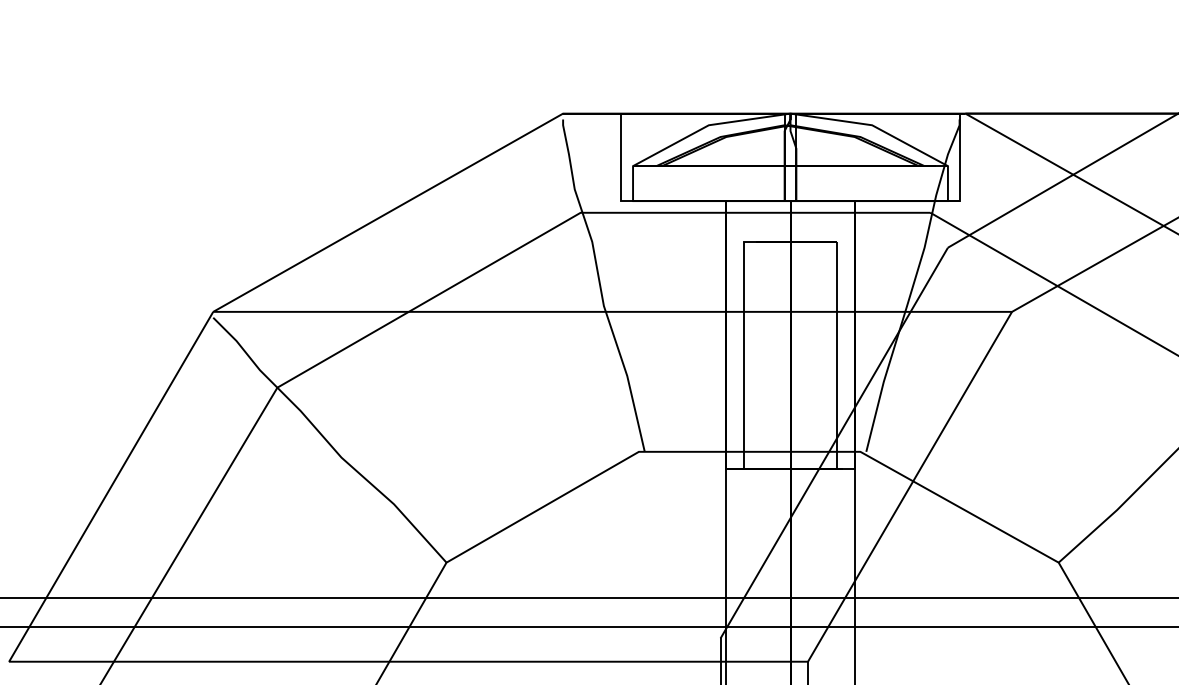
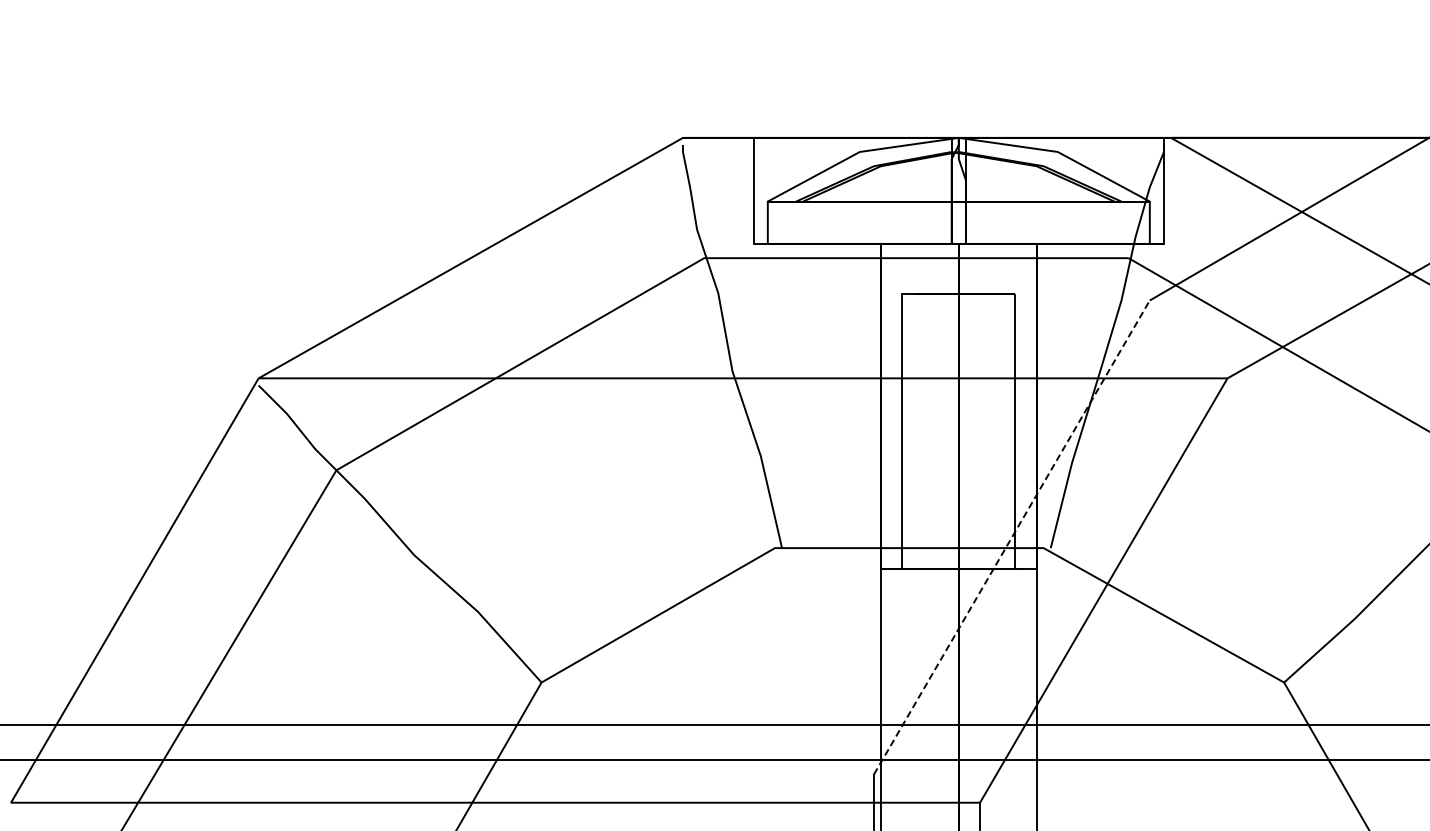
line: (834, 443) -> (1012, 537), solid -> dashed

